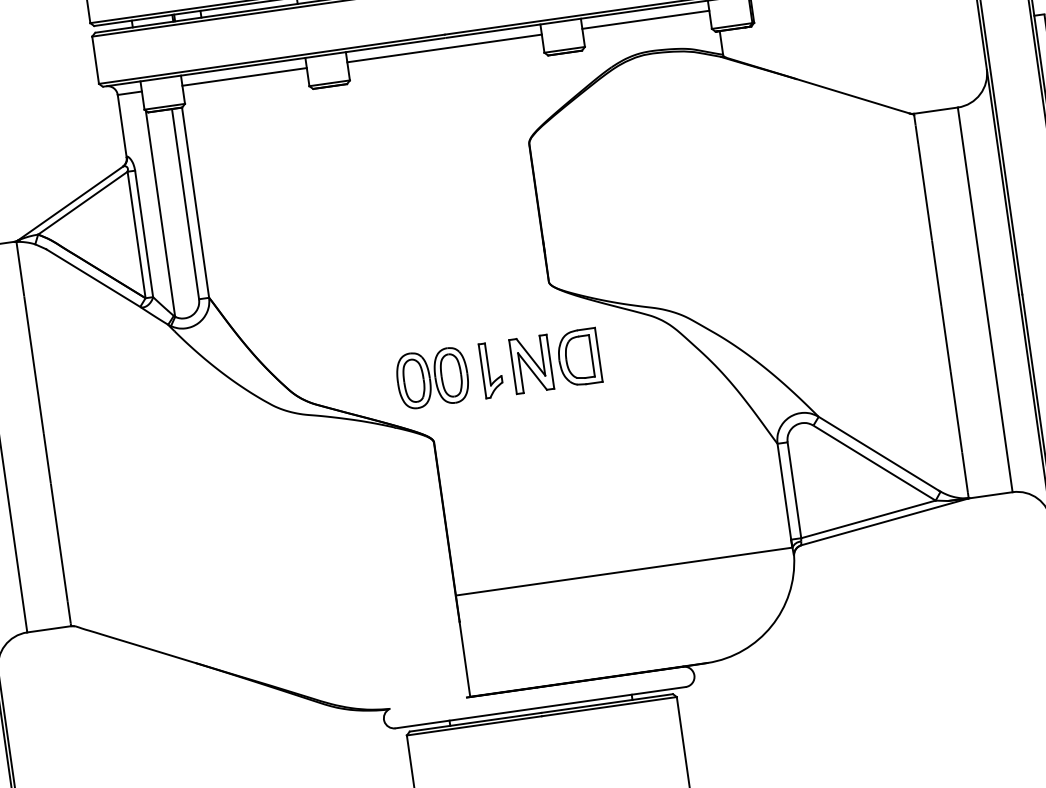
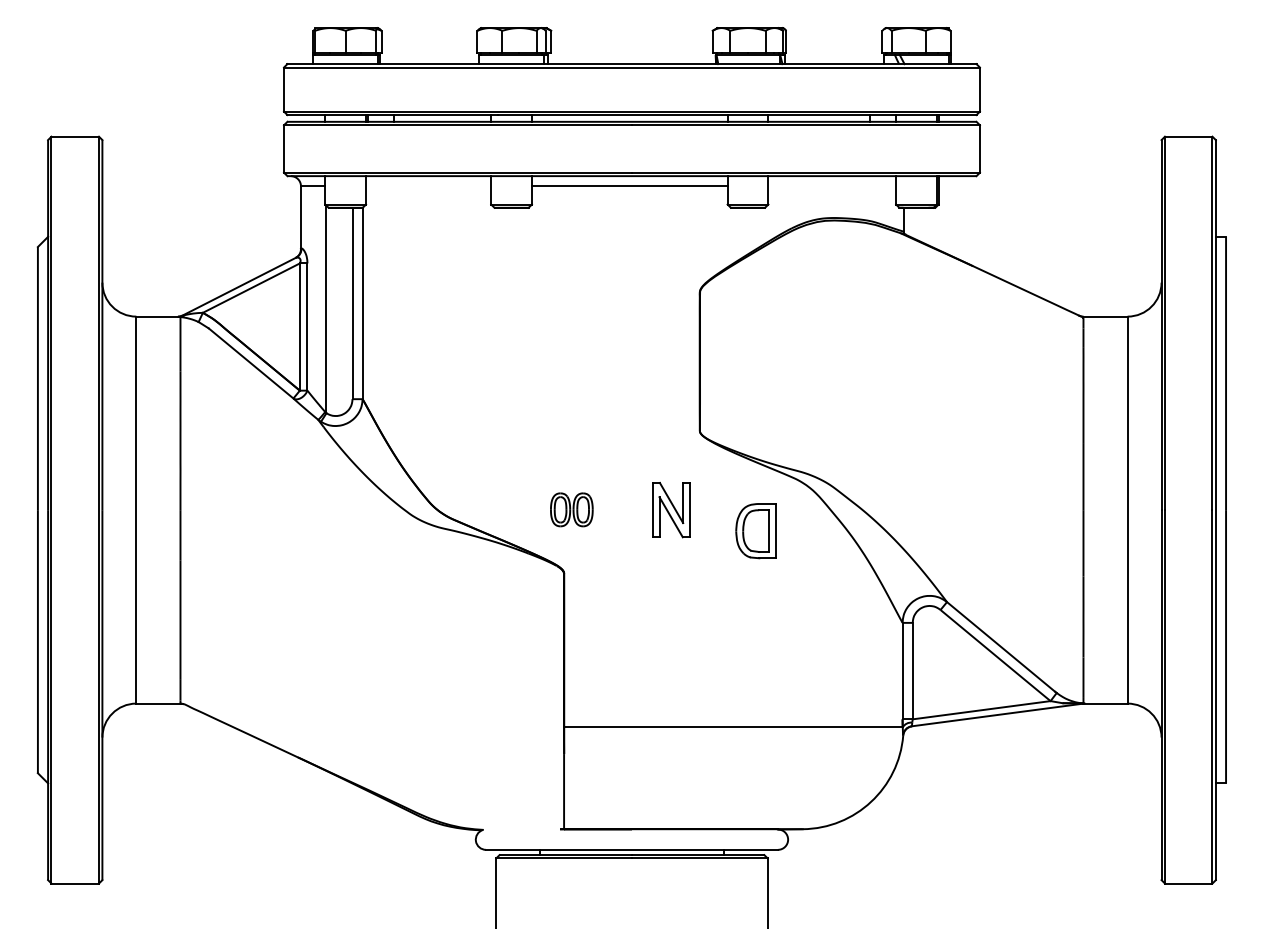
line: (646, 19) -> (832, 186), removed
line: (244, 77) -> (428, 186), removed
part: (578, 358) -> (755, 531), moved
part: (491, 369) -> (630, 509), removed
part: (432, 377) -> (571, 509), size x0.6

